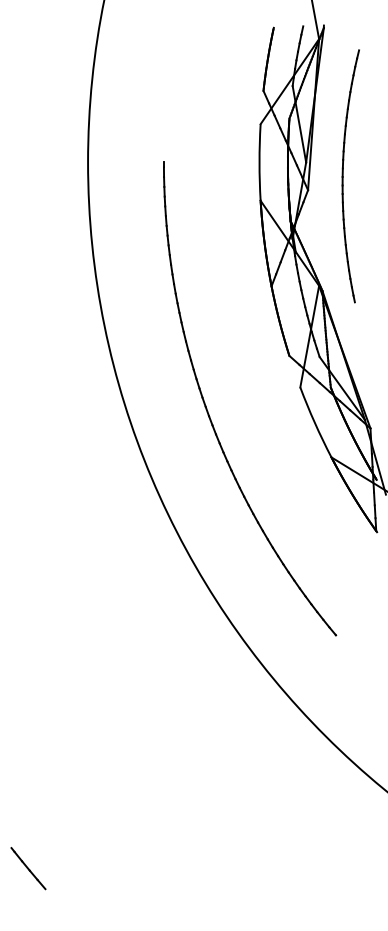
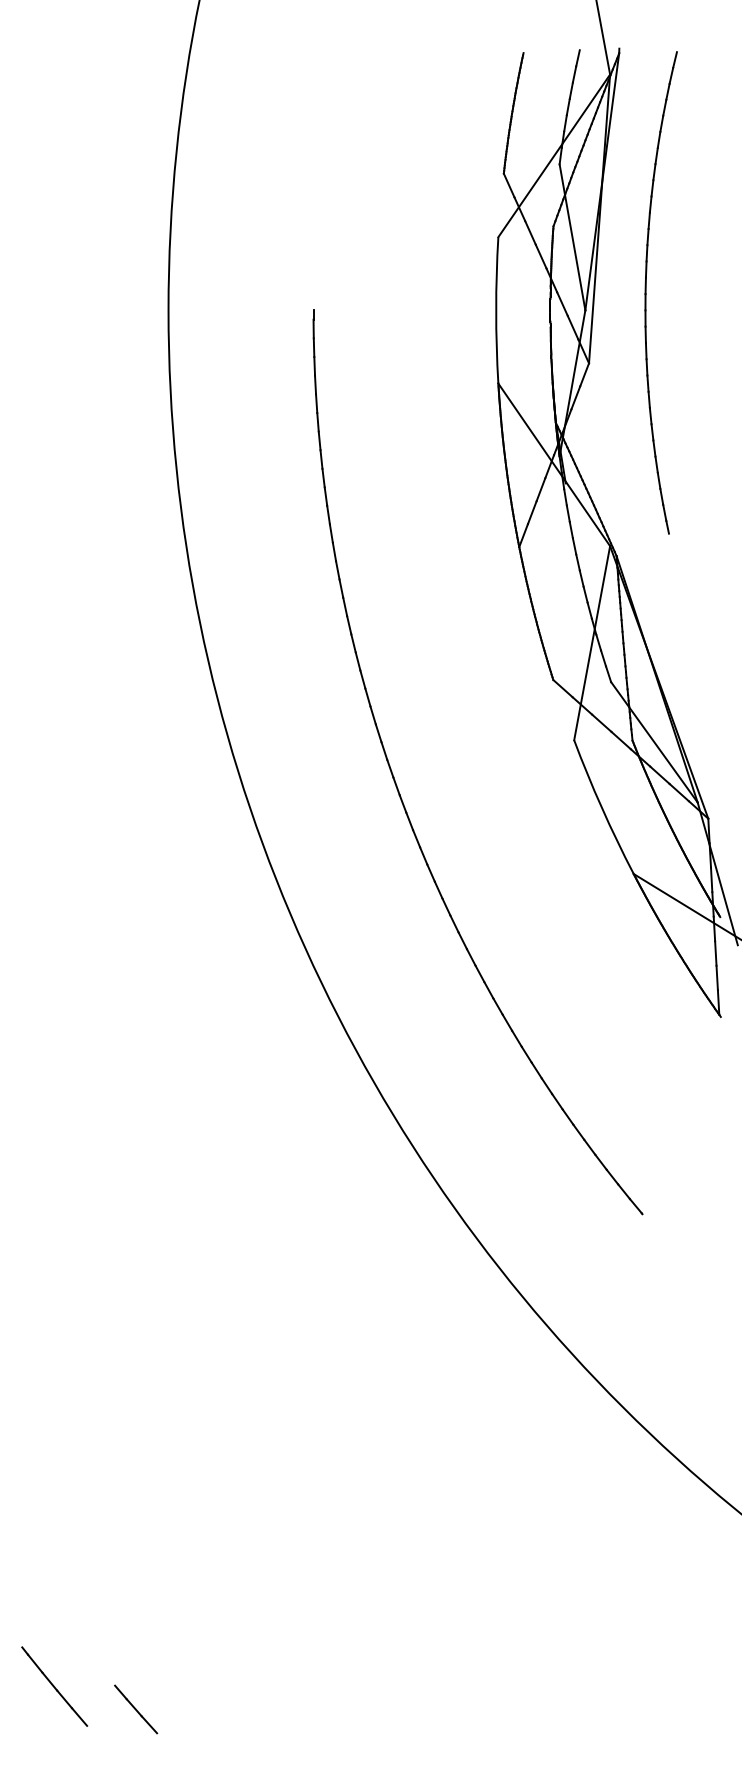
part: (343, 176) -> (647, 293), moved
line: (28, 868) -> (54, 1686), moved
line: (70, 894) -> (134, 1709), added

